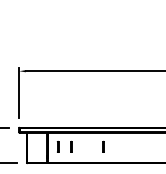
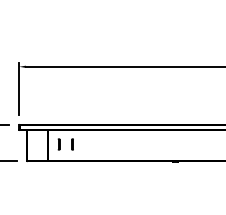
line: (103, 146) -> (105, 144), removed

